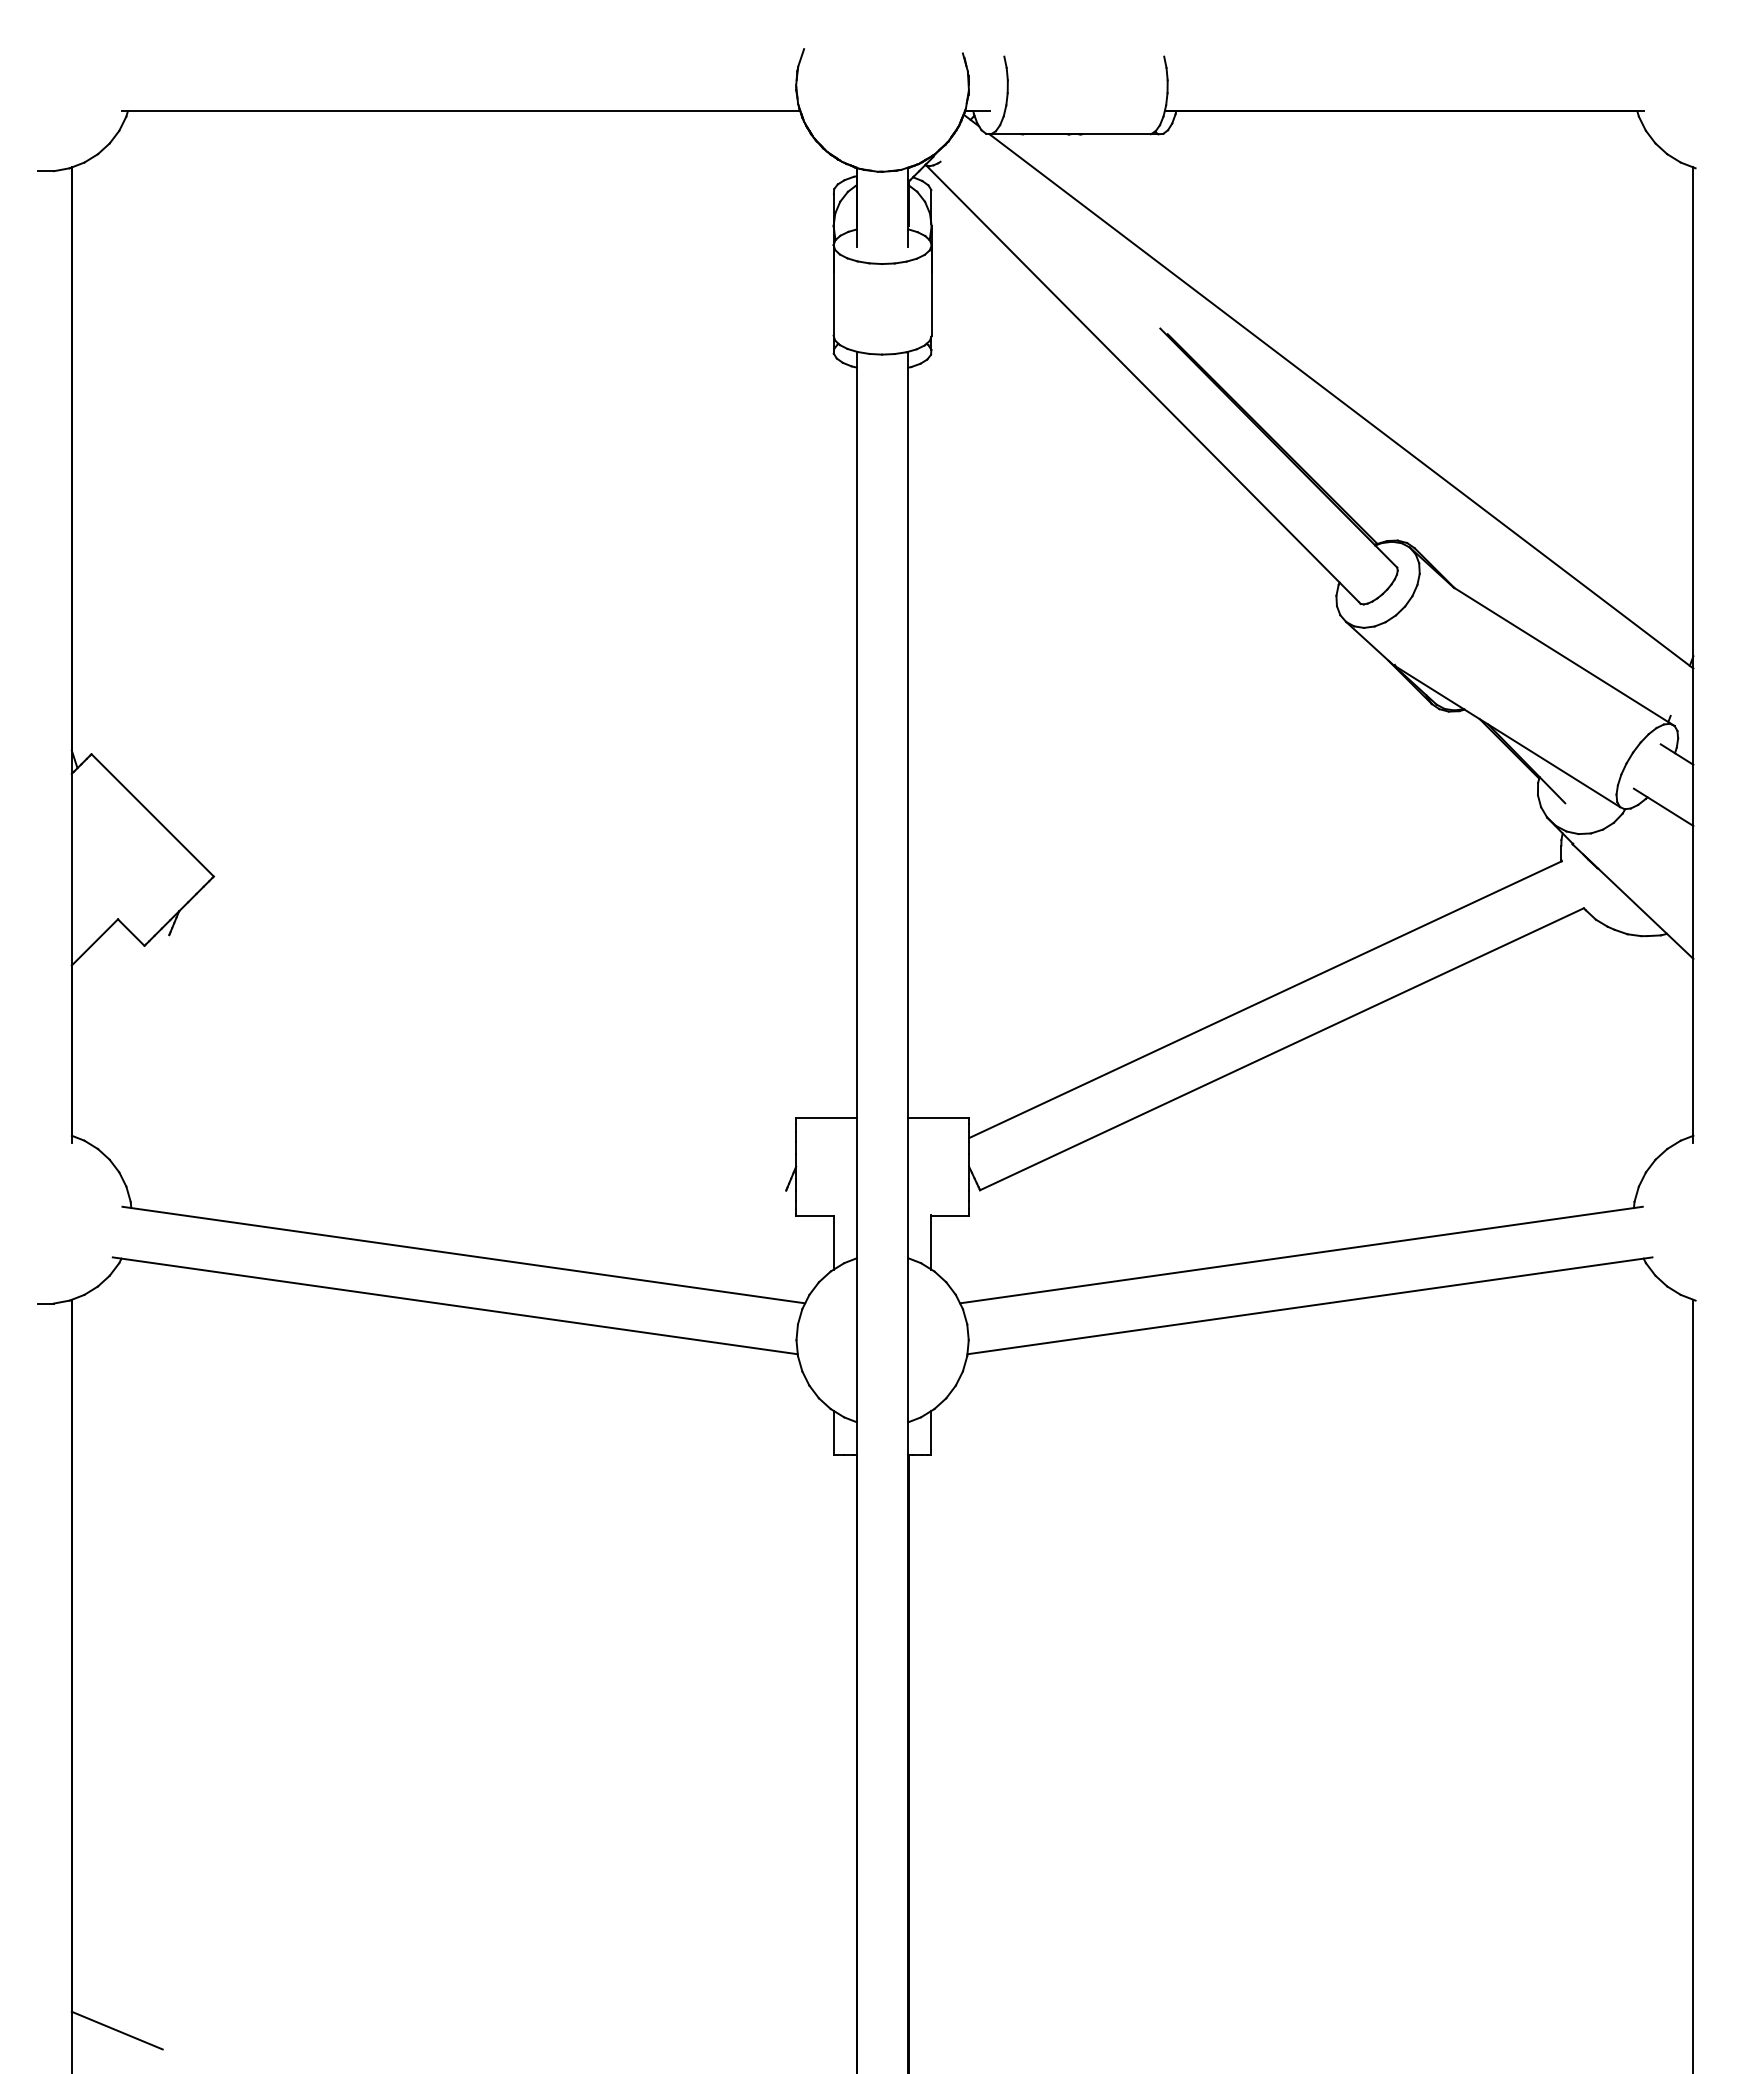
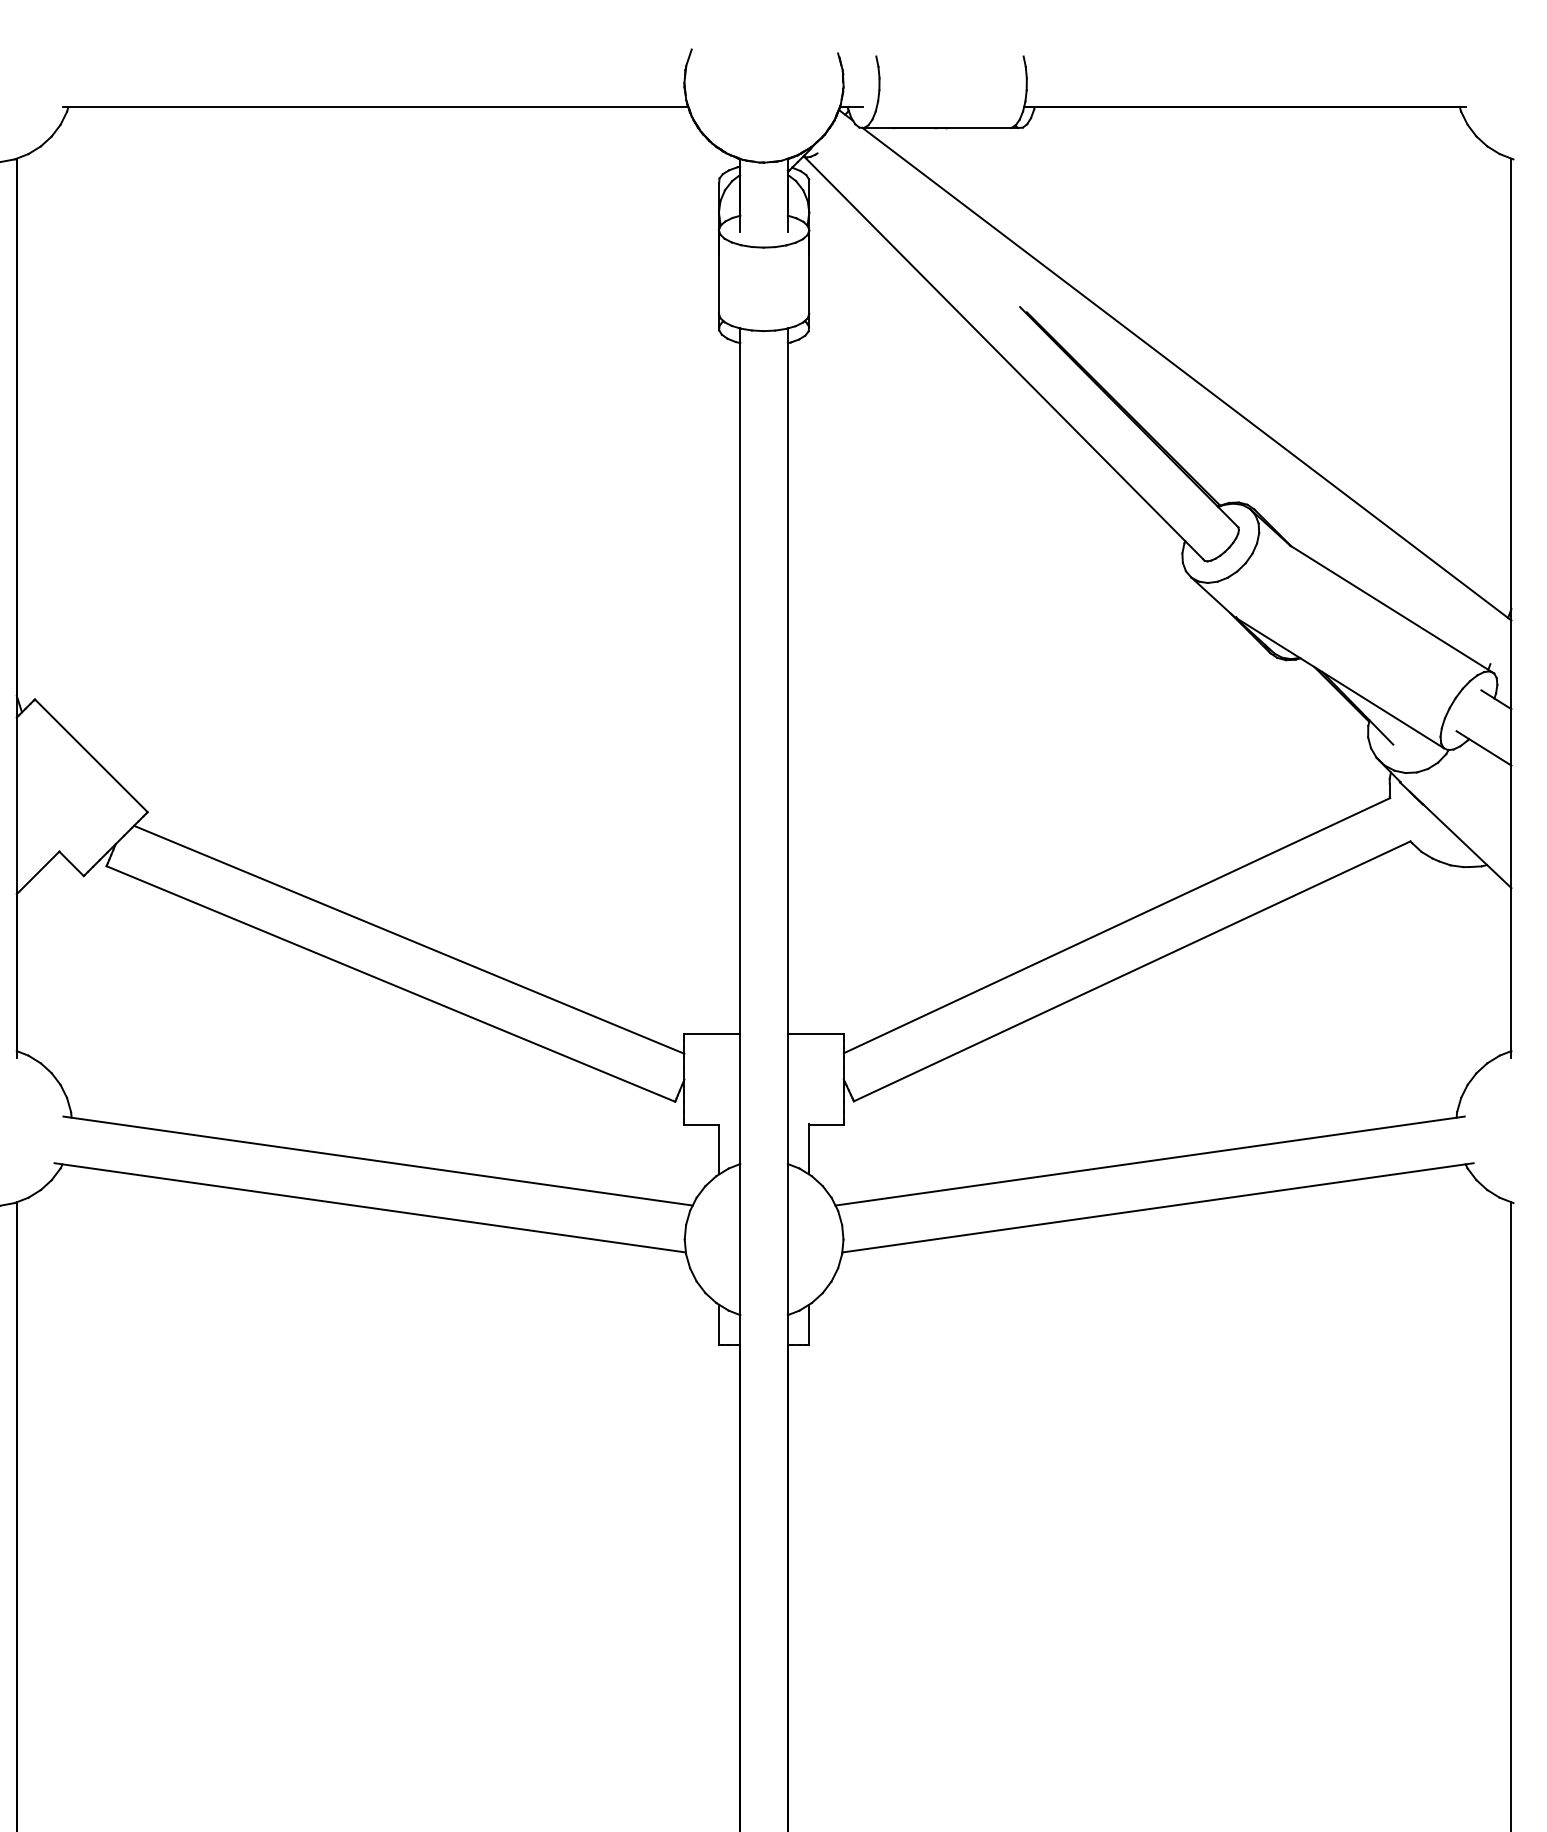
line: (497, 1014) -> (409, 939), added
line: (477, 1062) -> (390, 983), added

